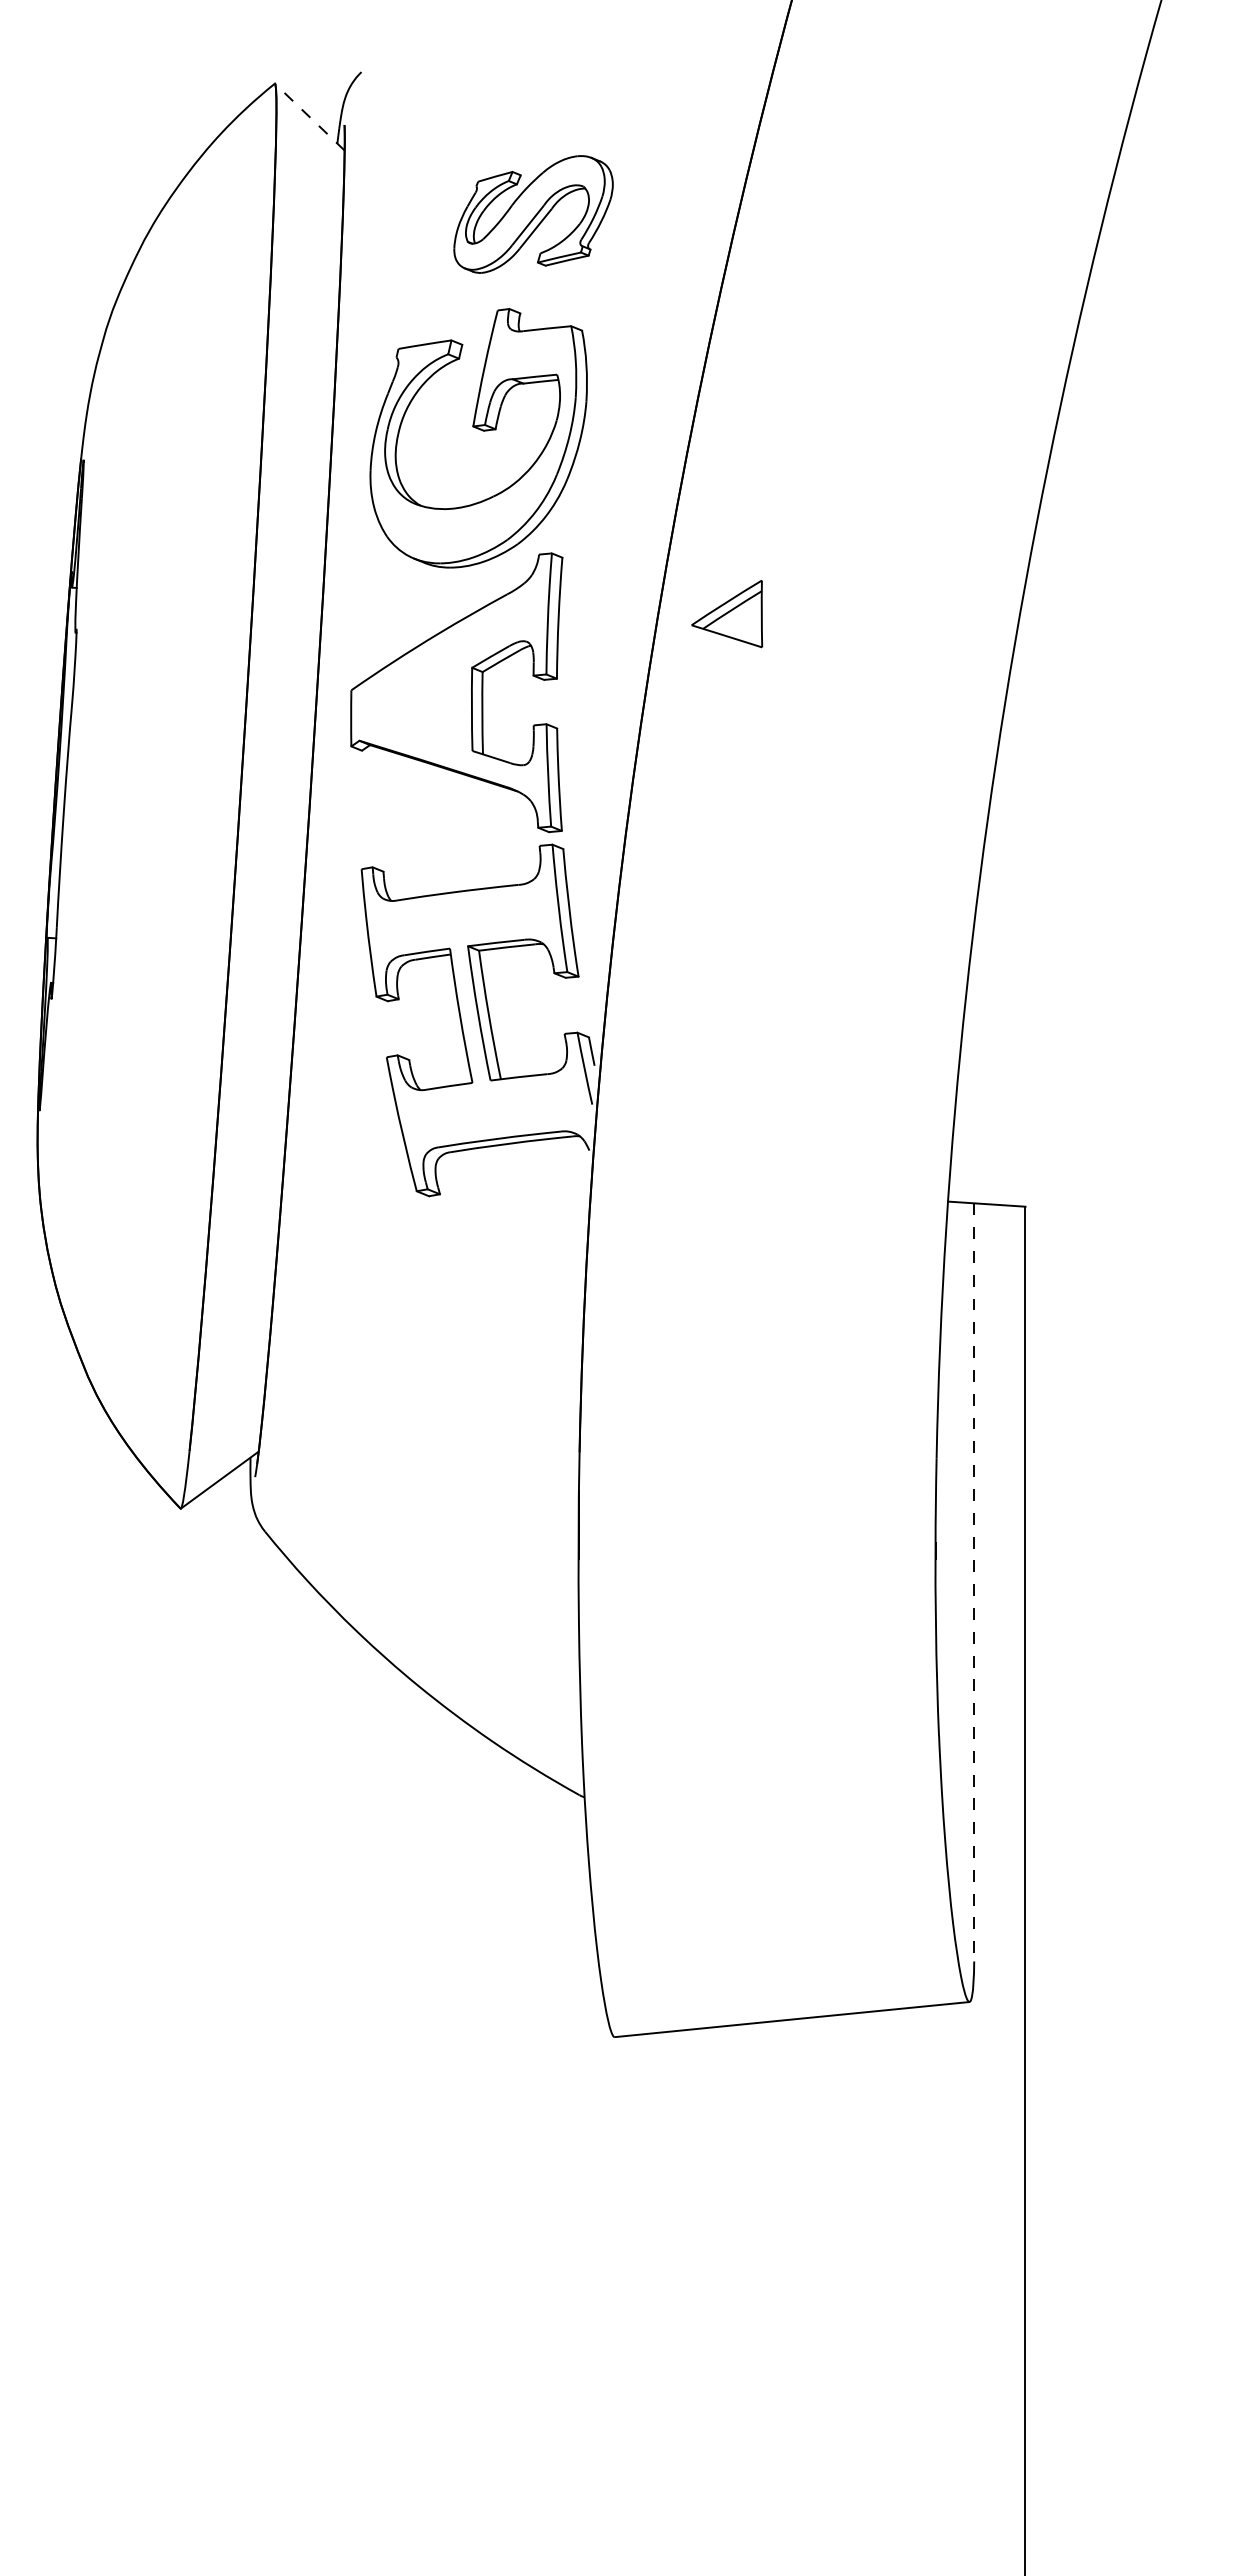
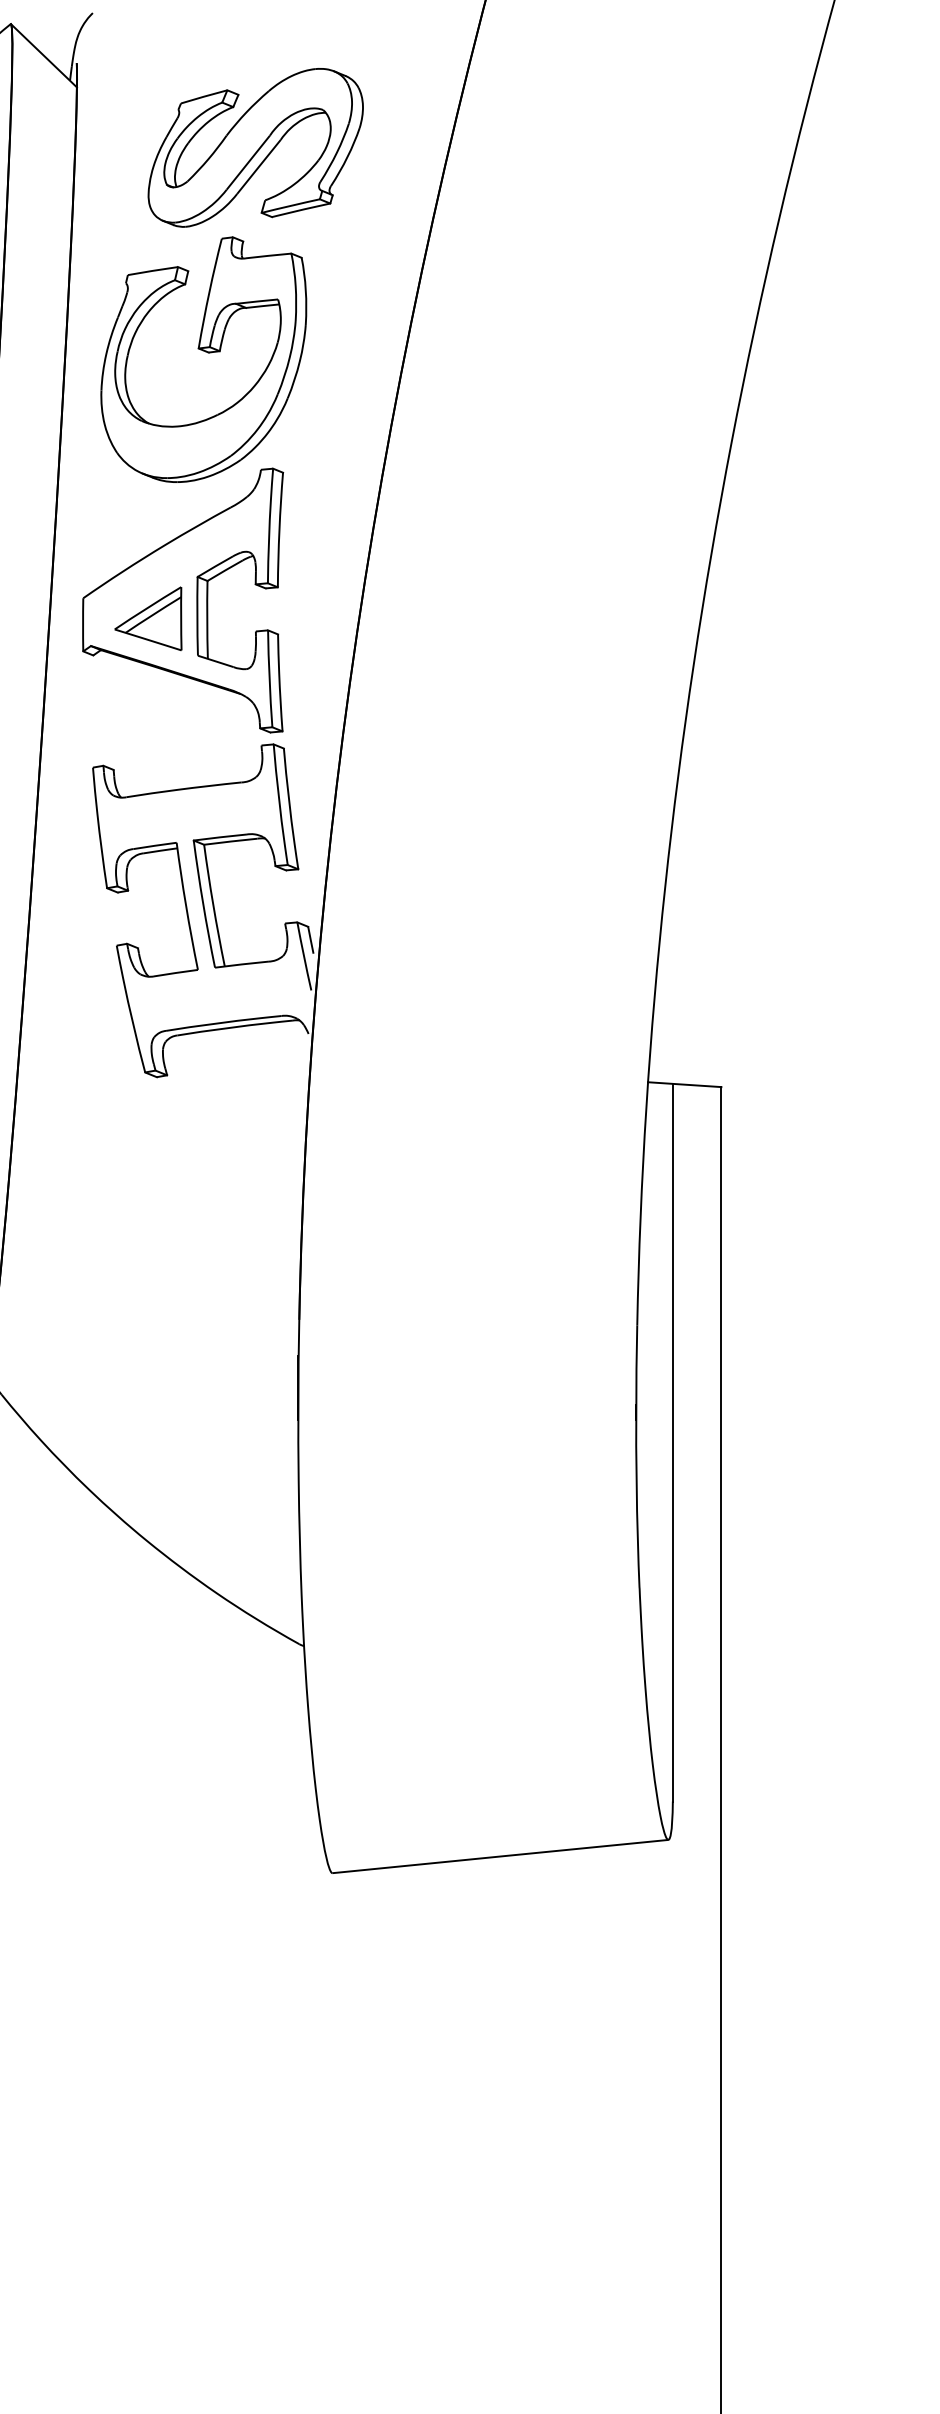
line: (309, 116) -> (43, 55), dashed -> solid
part: (533, 214) -> (255, 147), size x1.43
part: (727, 614) -> (148, 619), moved
line: (974, 1582) -> (673, 1442), dashed -> solid

